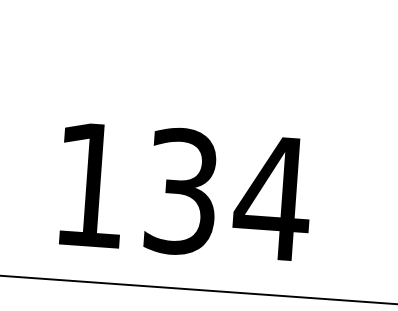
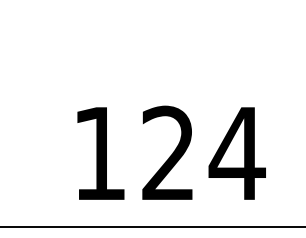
text: (181, 191) -> (168, 153), 134 -> 124

